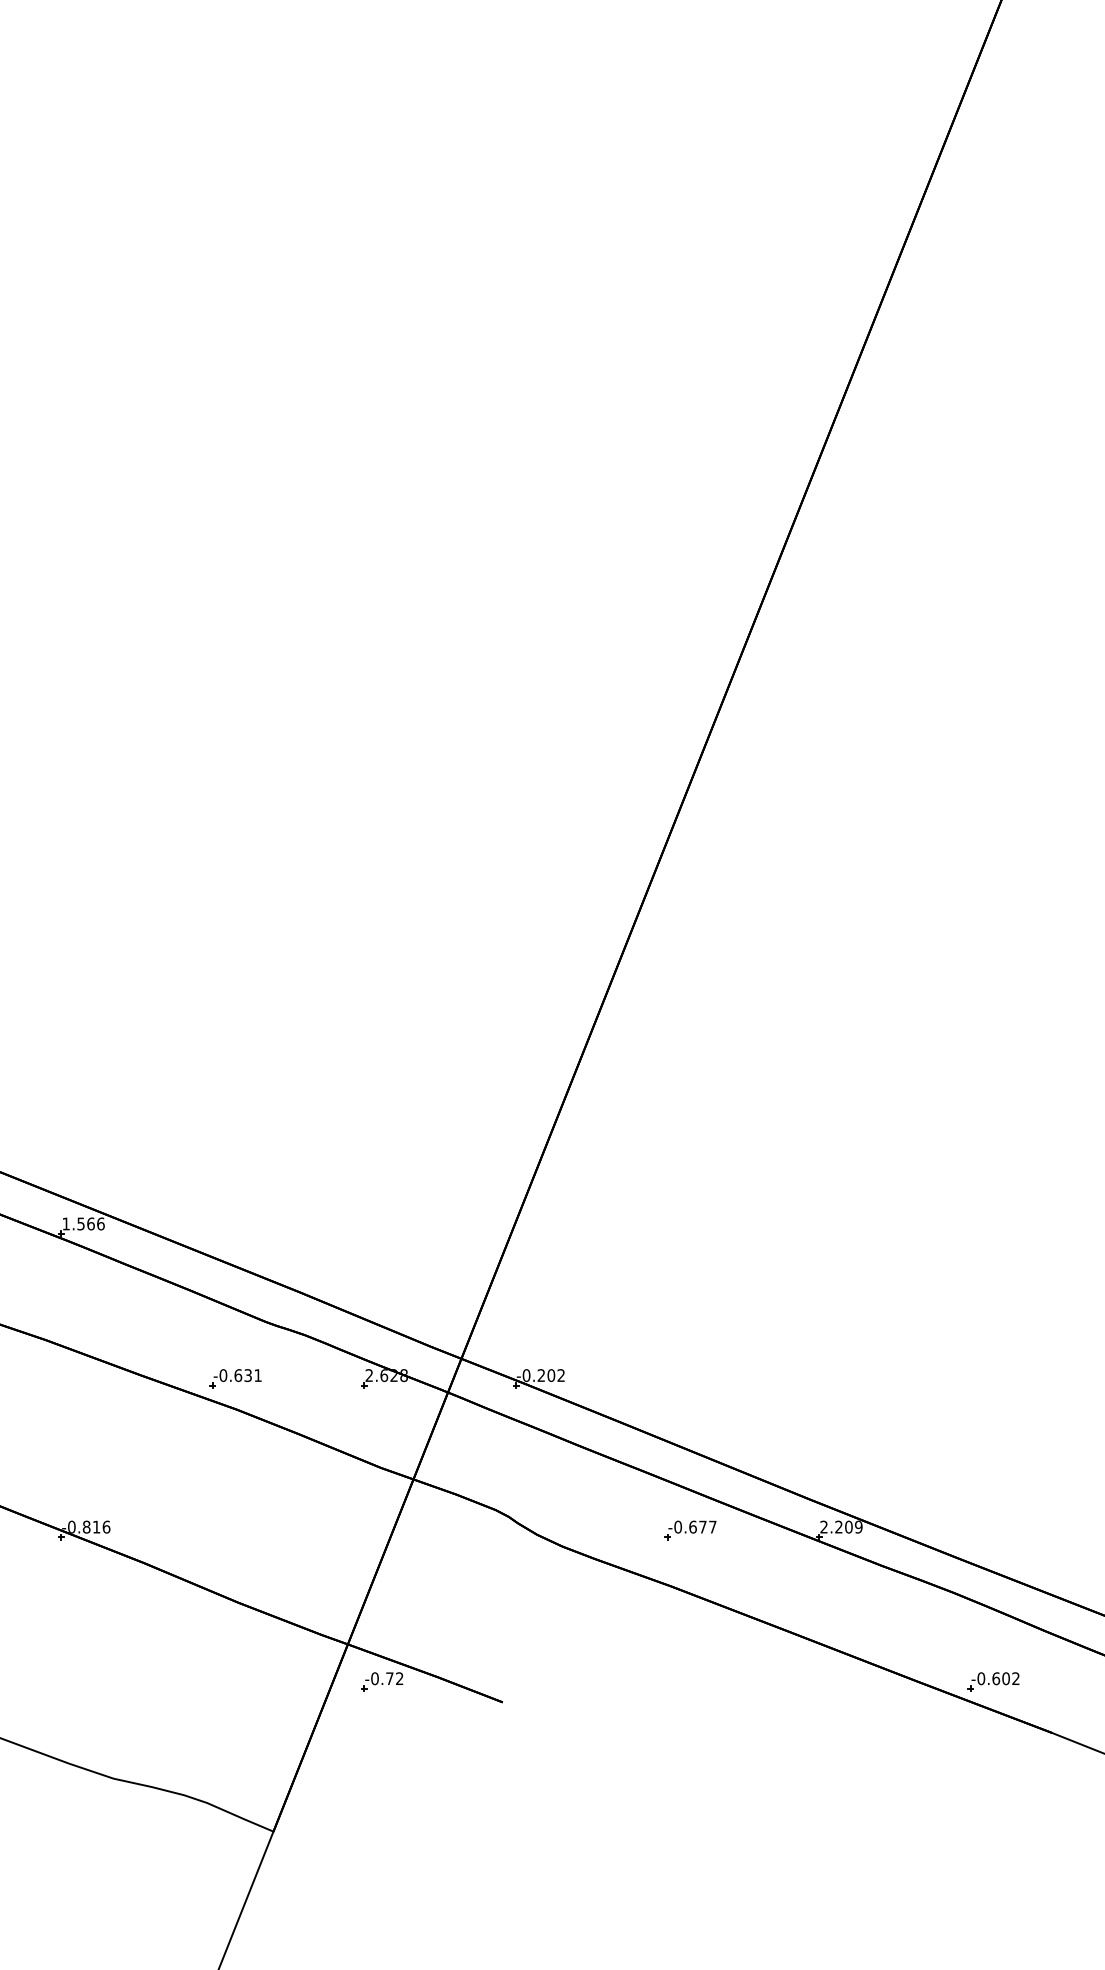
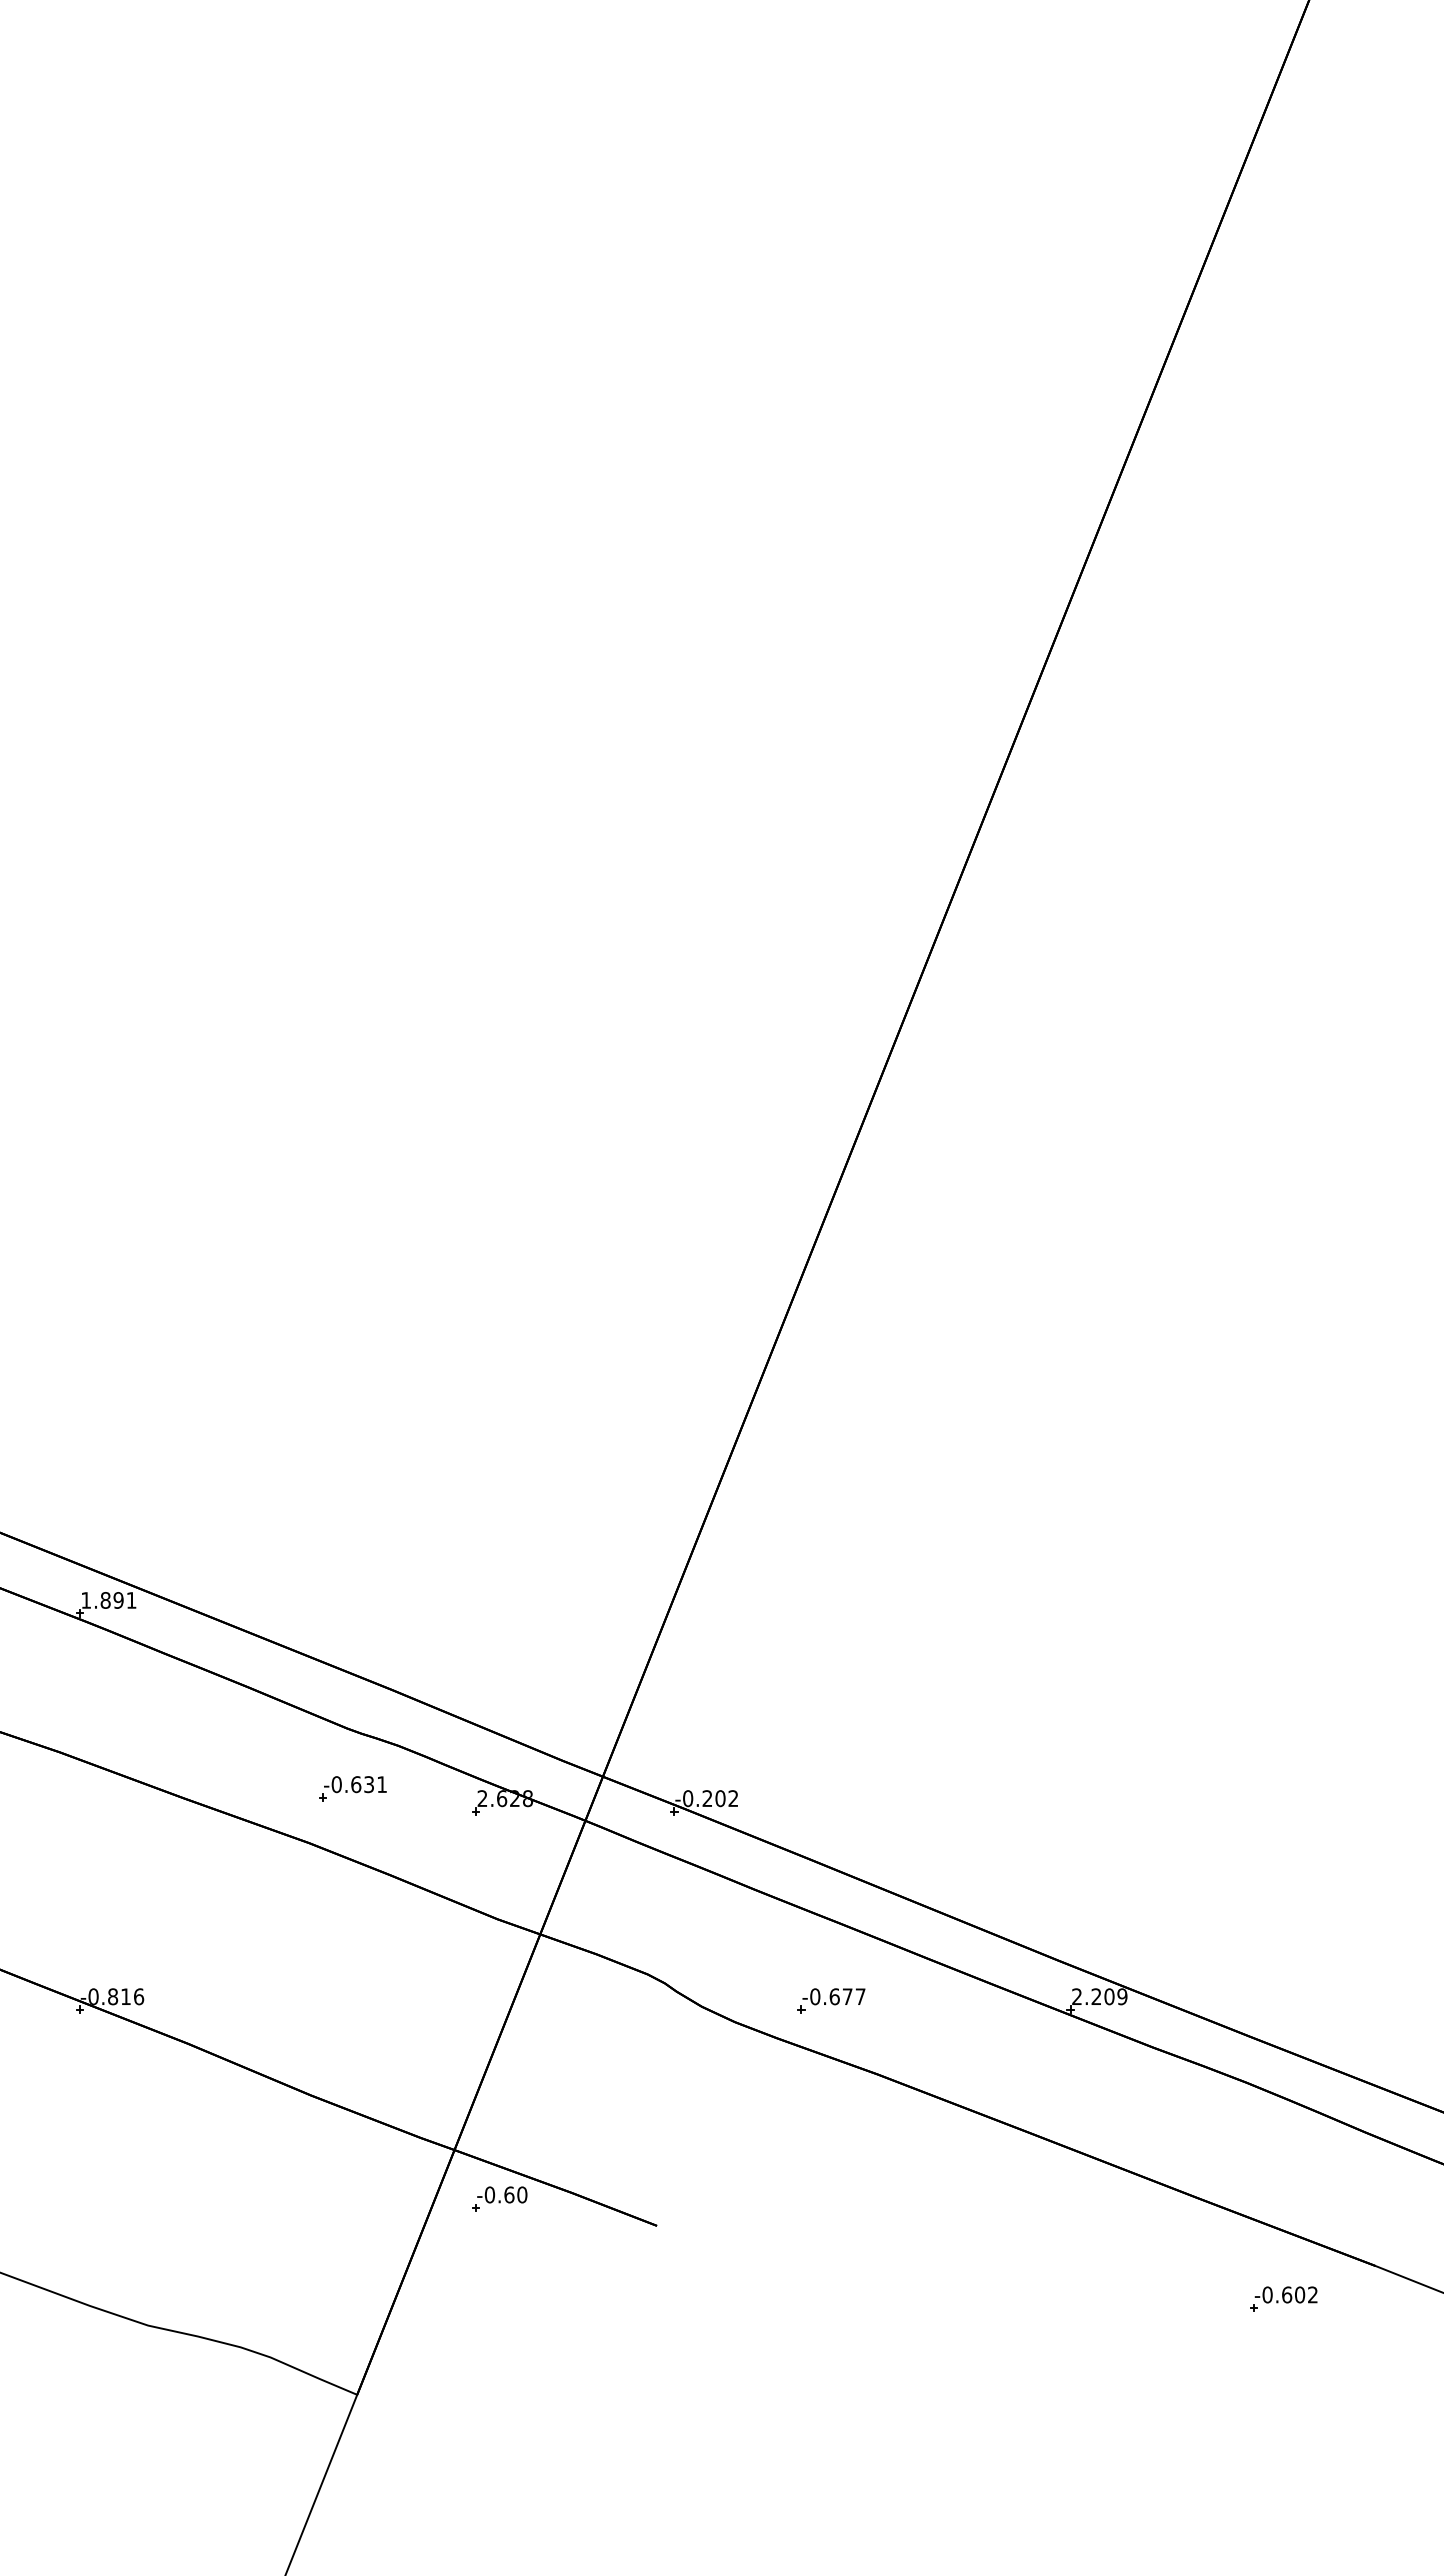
text: (90, 1224) -> (118, 1600), 1.566 -> 1.891
part: (235, 1378) -> (352, 1788), moved
part: (690, 1529) -> (831, 2000), moved
text: (394, 1678) -> (515, 2194), -0.72 -> -0.60
part: (993, 1681) -> (1283, 2298), moved

